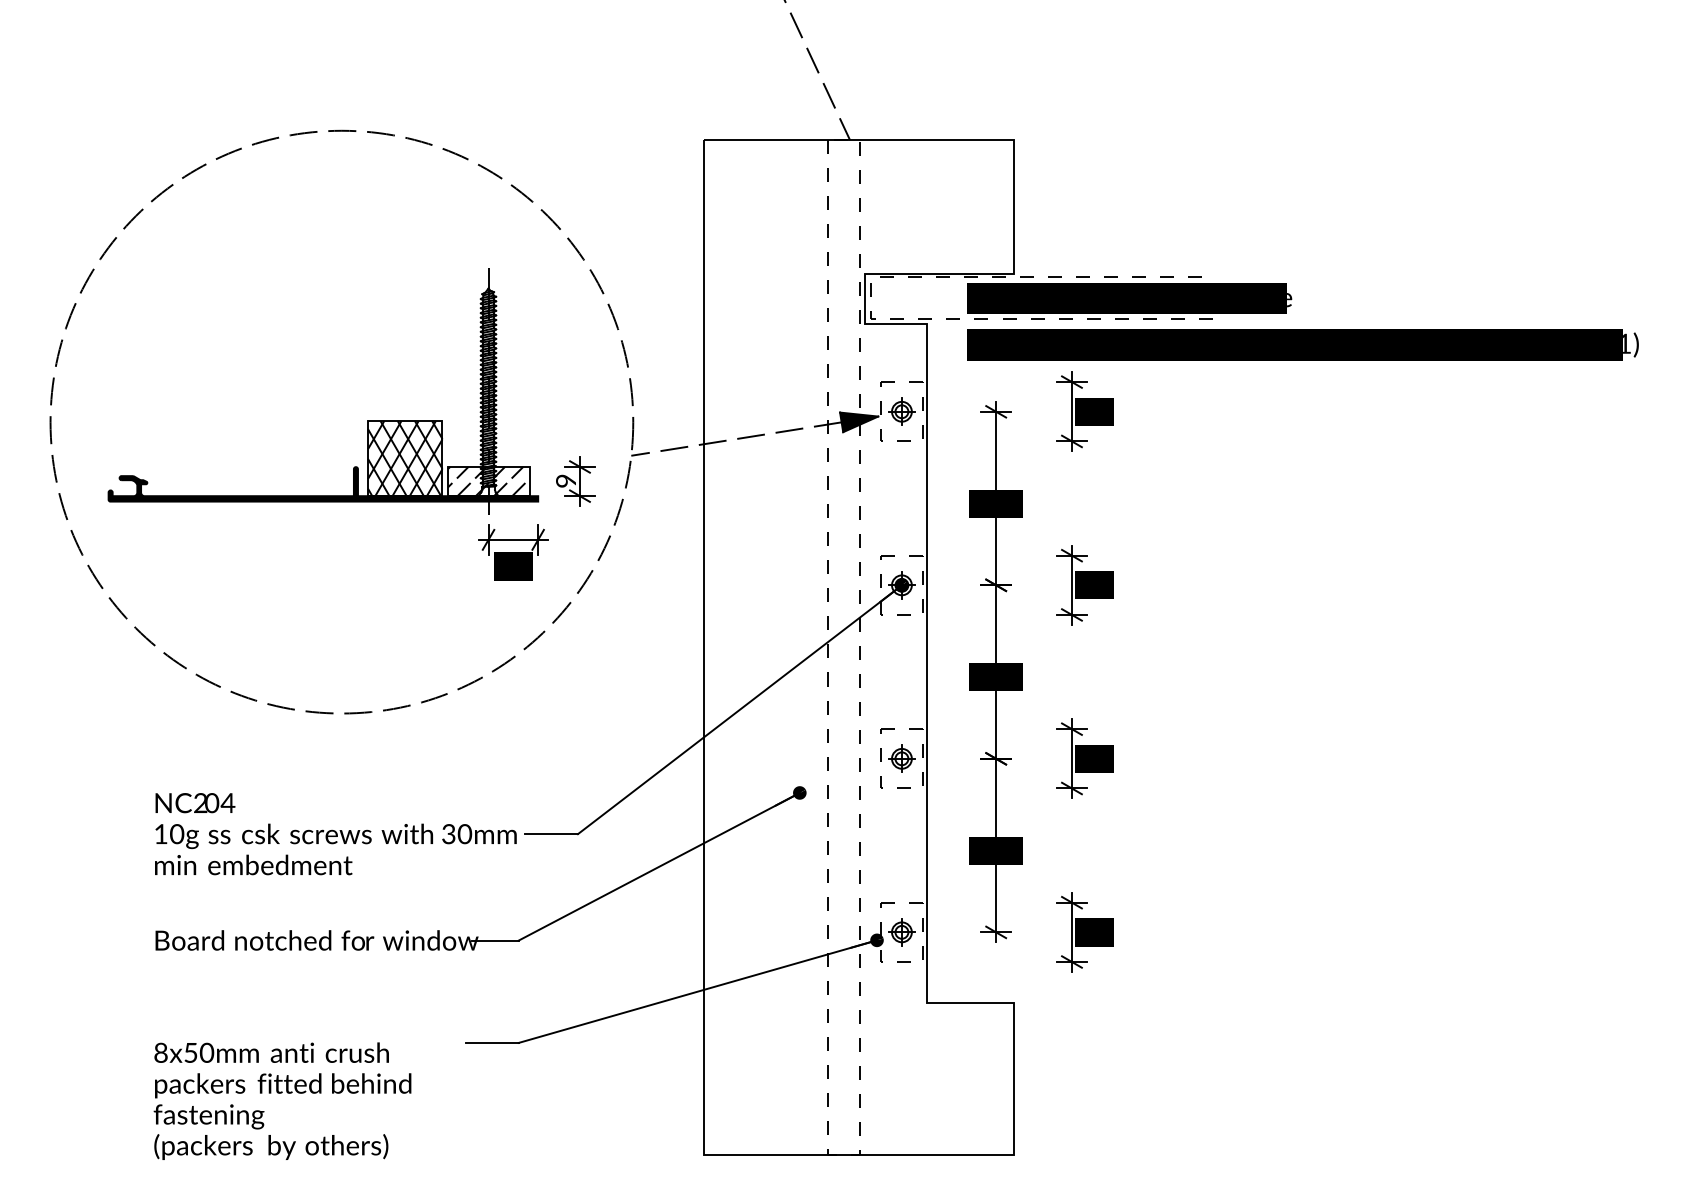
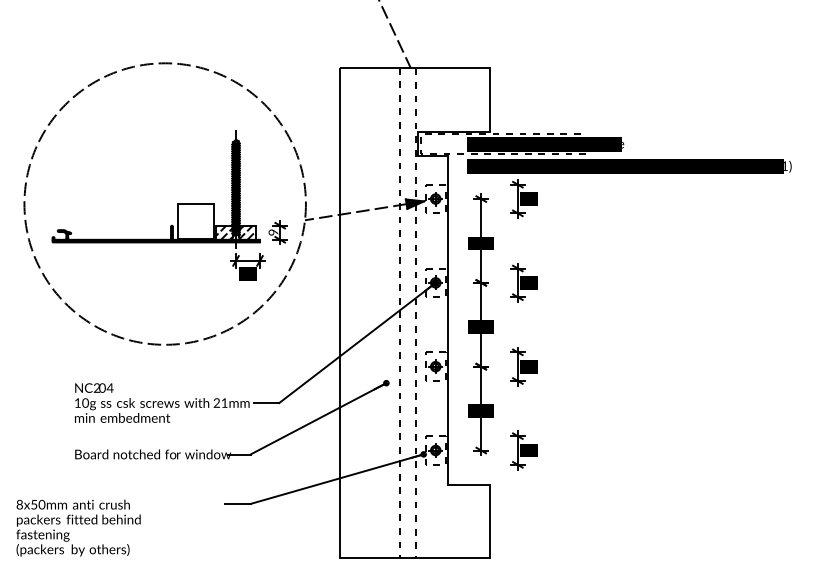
hatch: (404, 458) -> (195, 221), removed
text: (456, 832) -> (220, 402), 30mm -> 21mm
text: (282, 1099) -> (78, 527), moved

